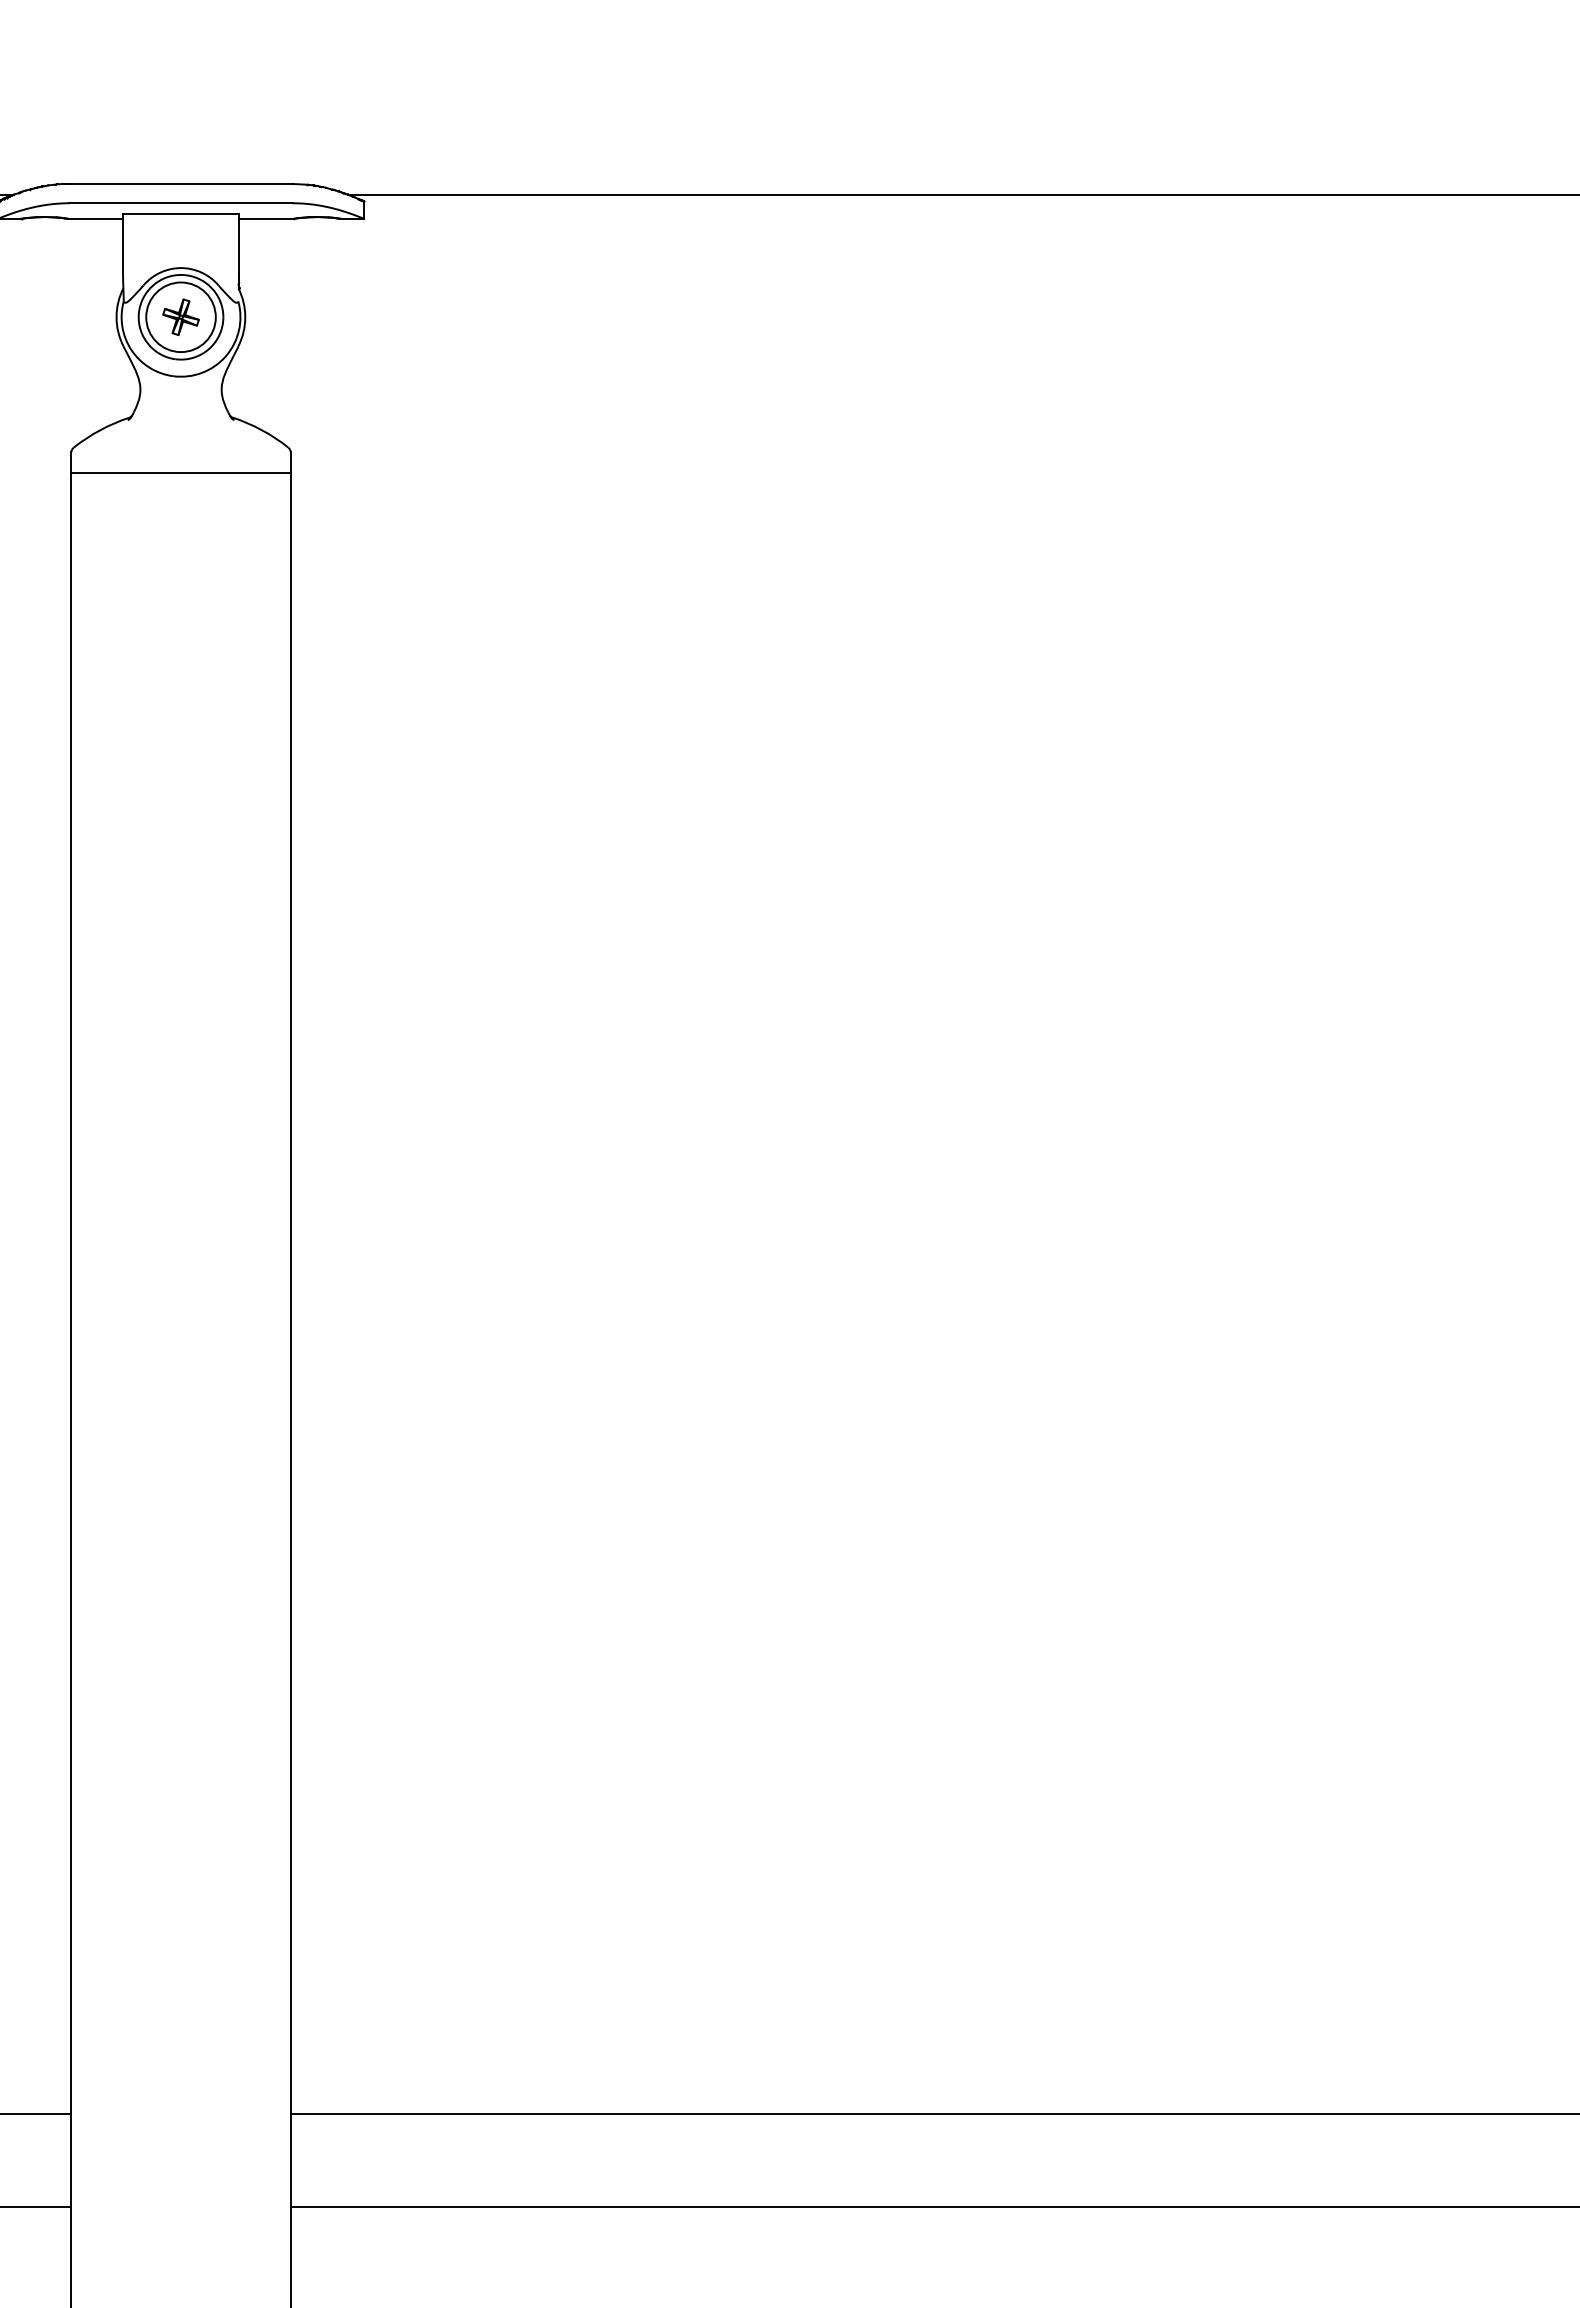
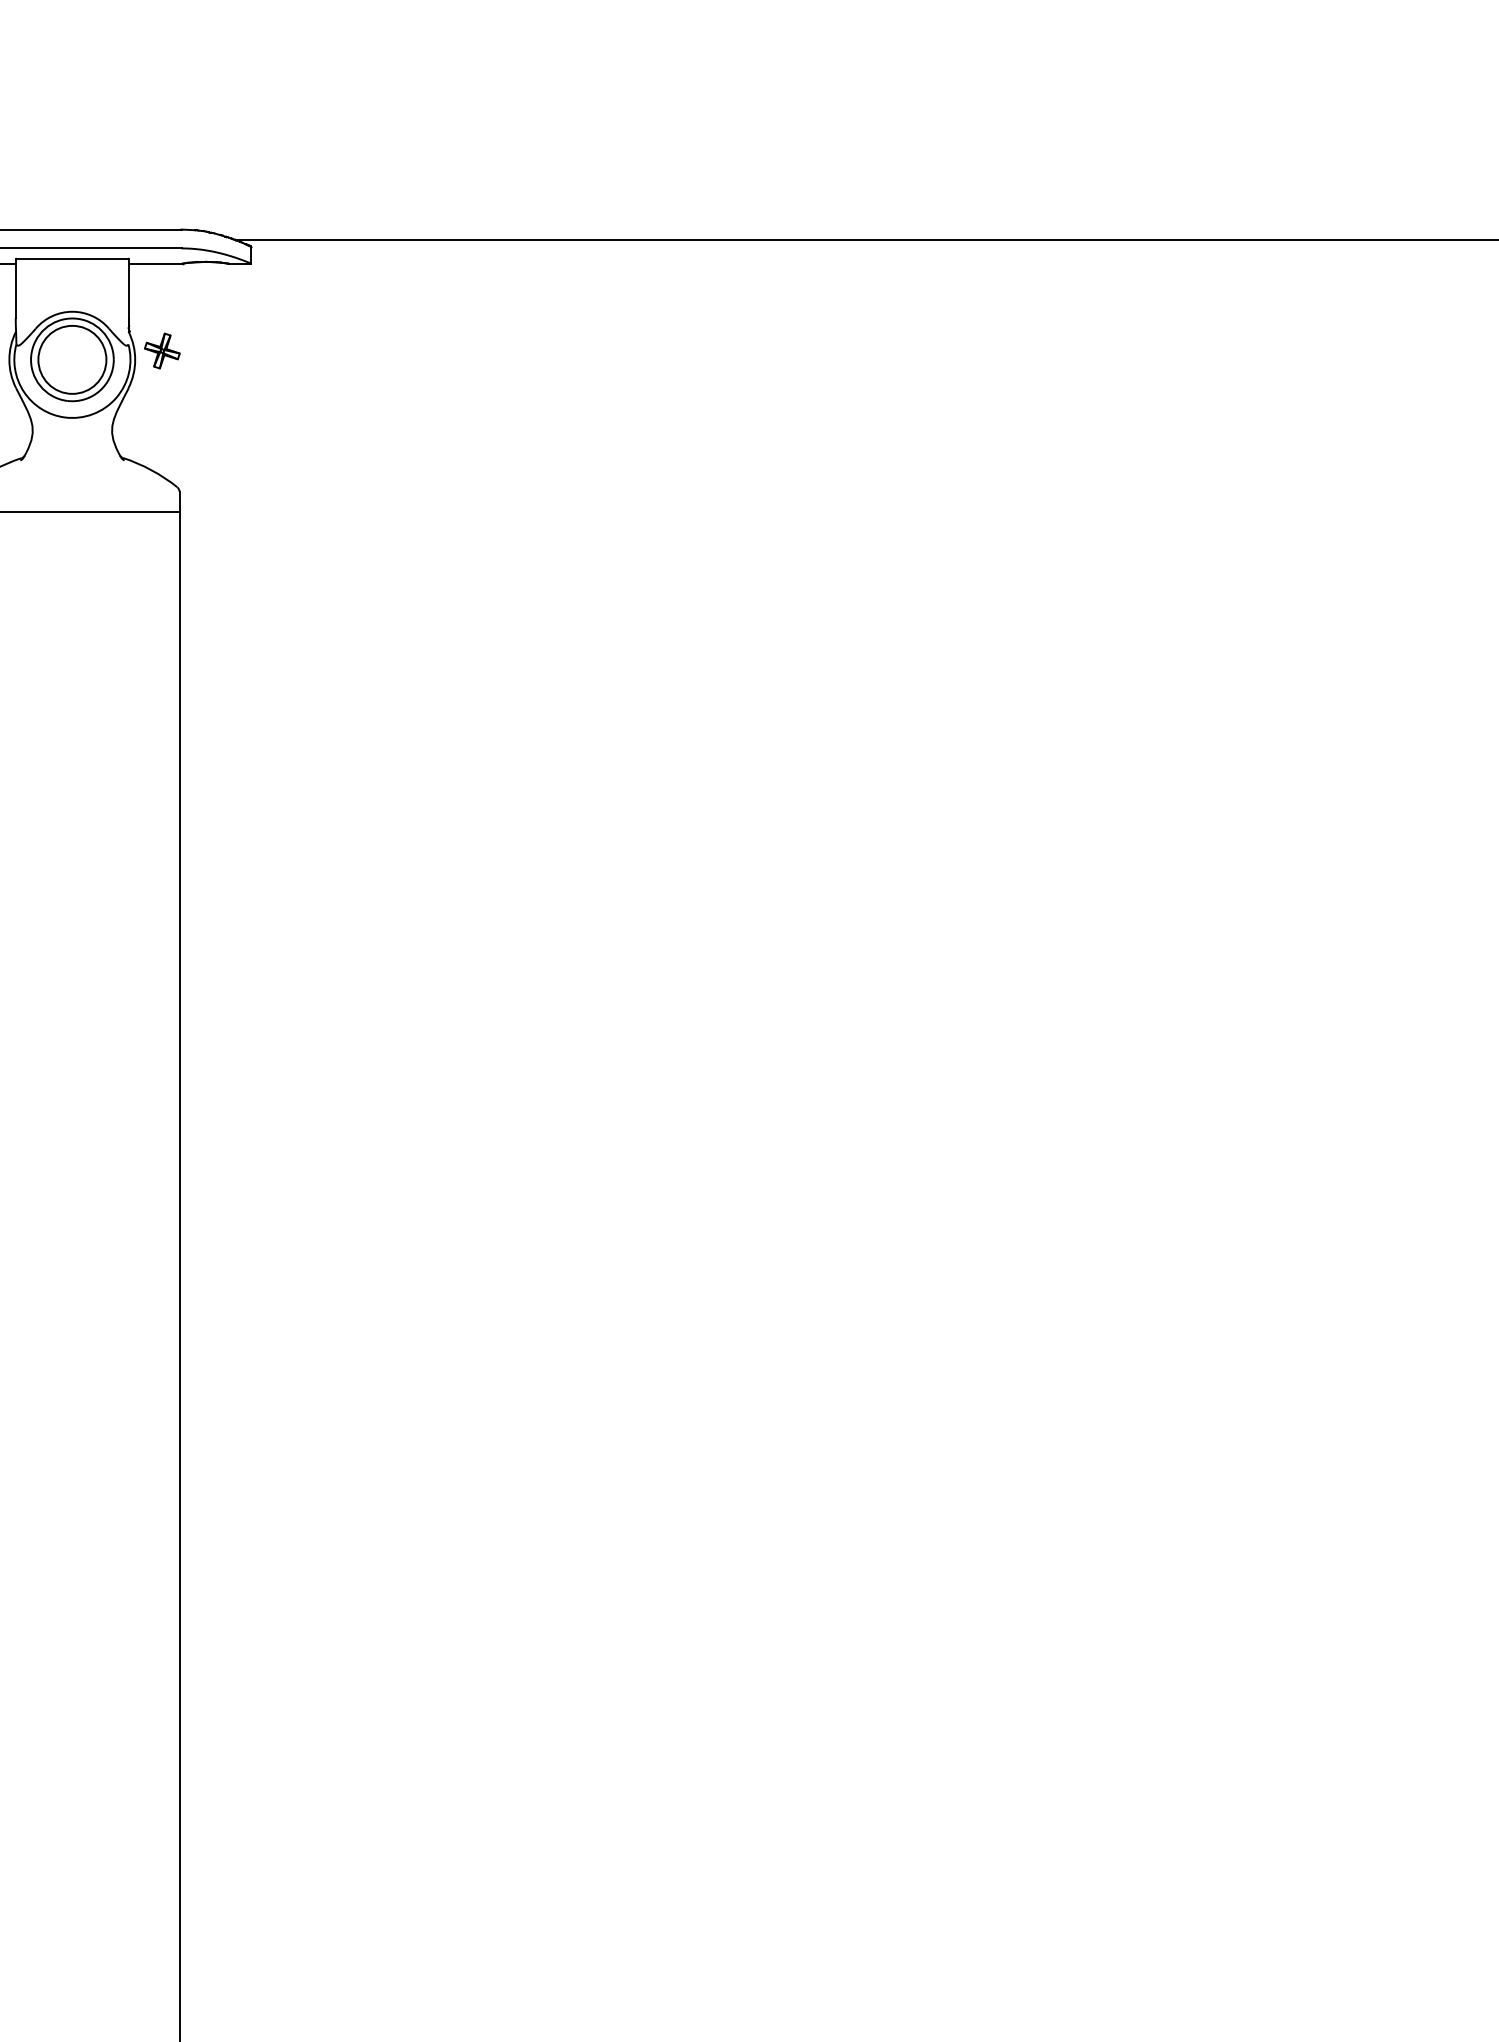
part: (180, 316) -> (161, 350), moved

